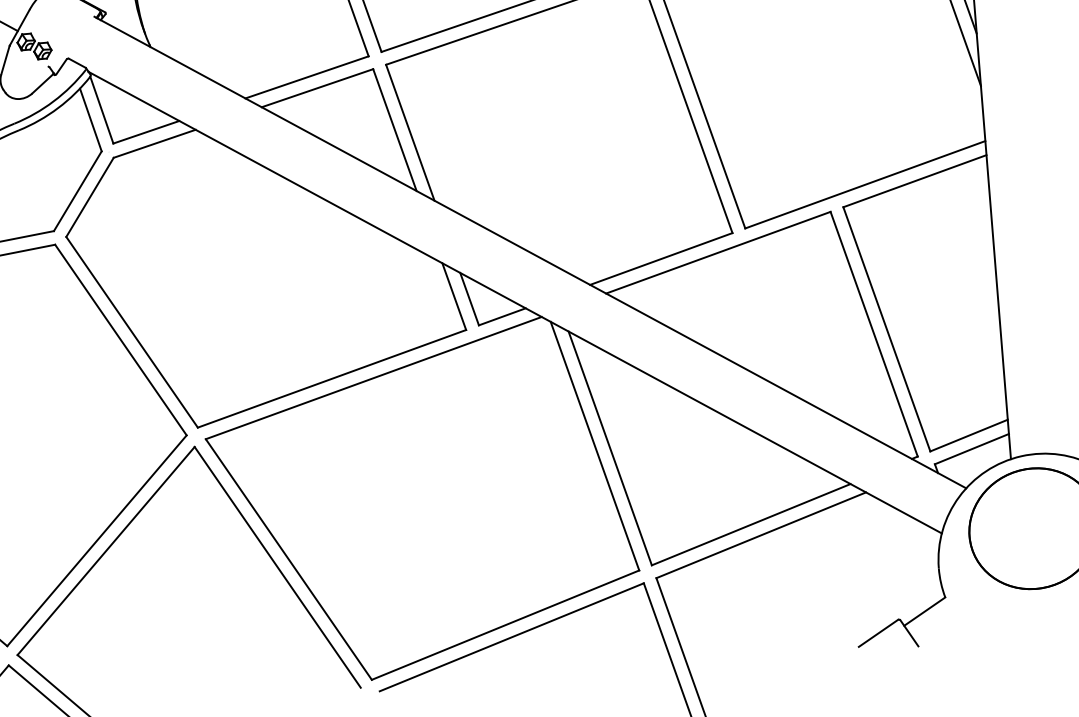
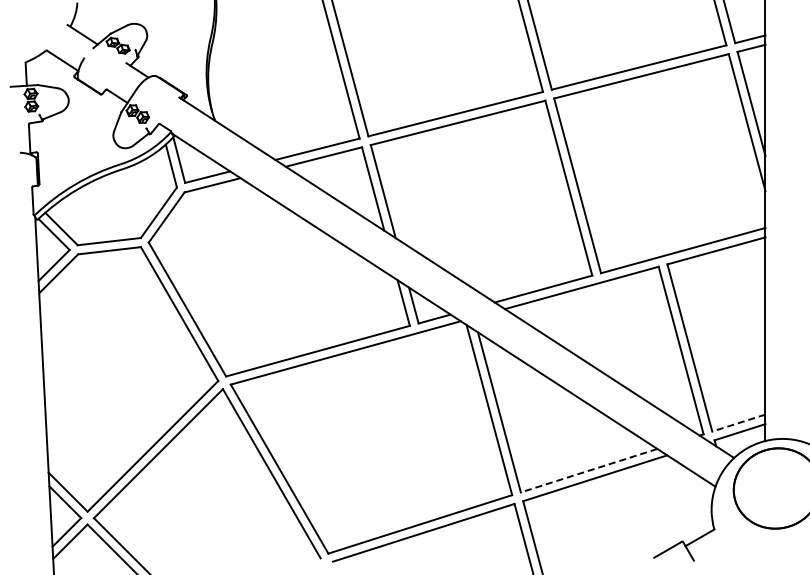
line: (968, 436) -> (738, 423), solid -> dashed
line: (751, 524) -> (589, 470), solid -> dashed

